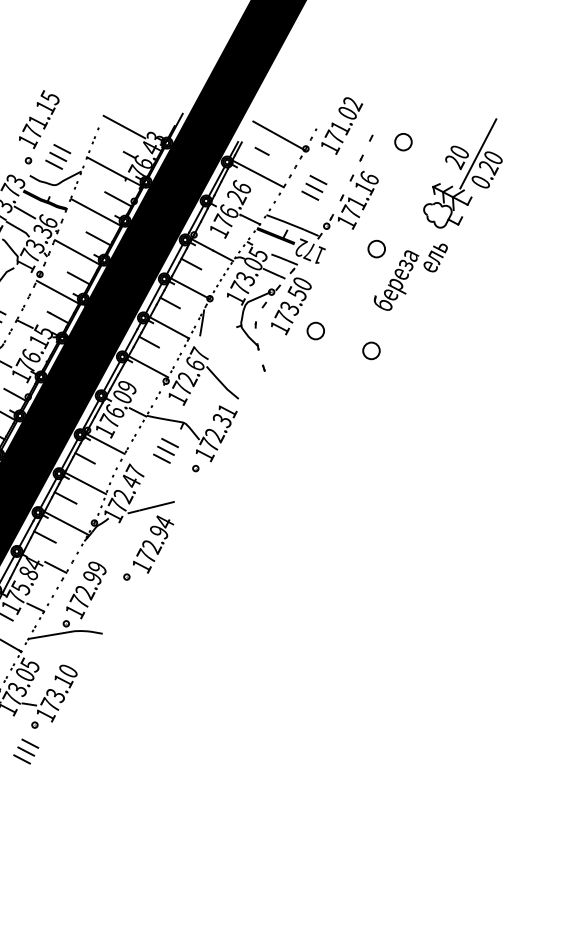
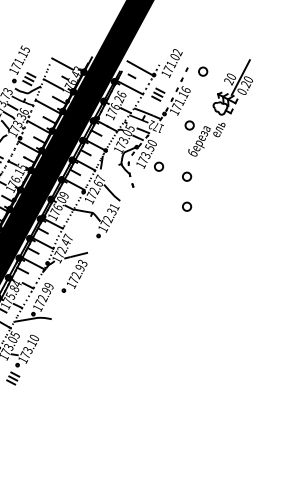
part: (372, 409) -> (187, 206), added
part: (165, 451) -> (83, 227), removed
text: (163, 521) -> (82, 262), 172.94 -> 172.93

